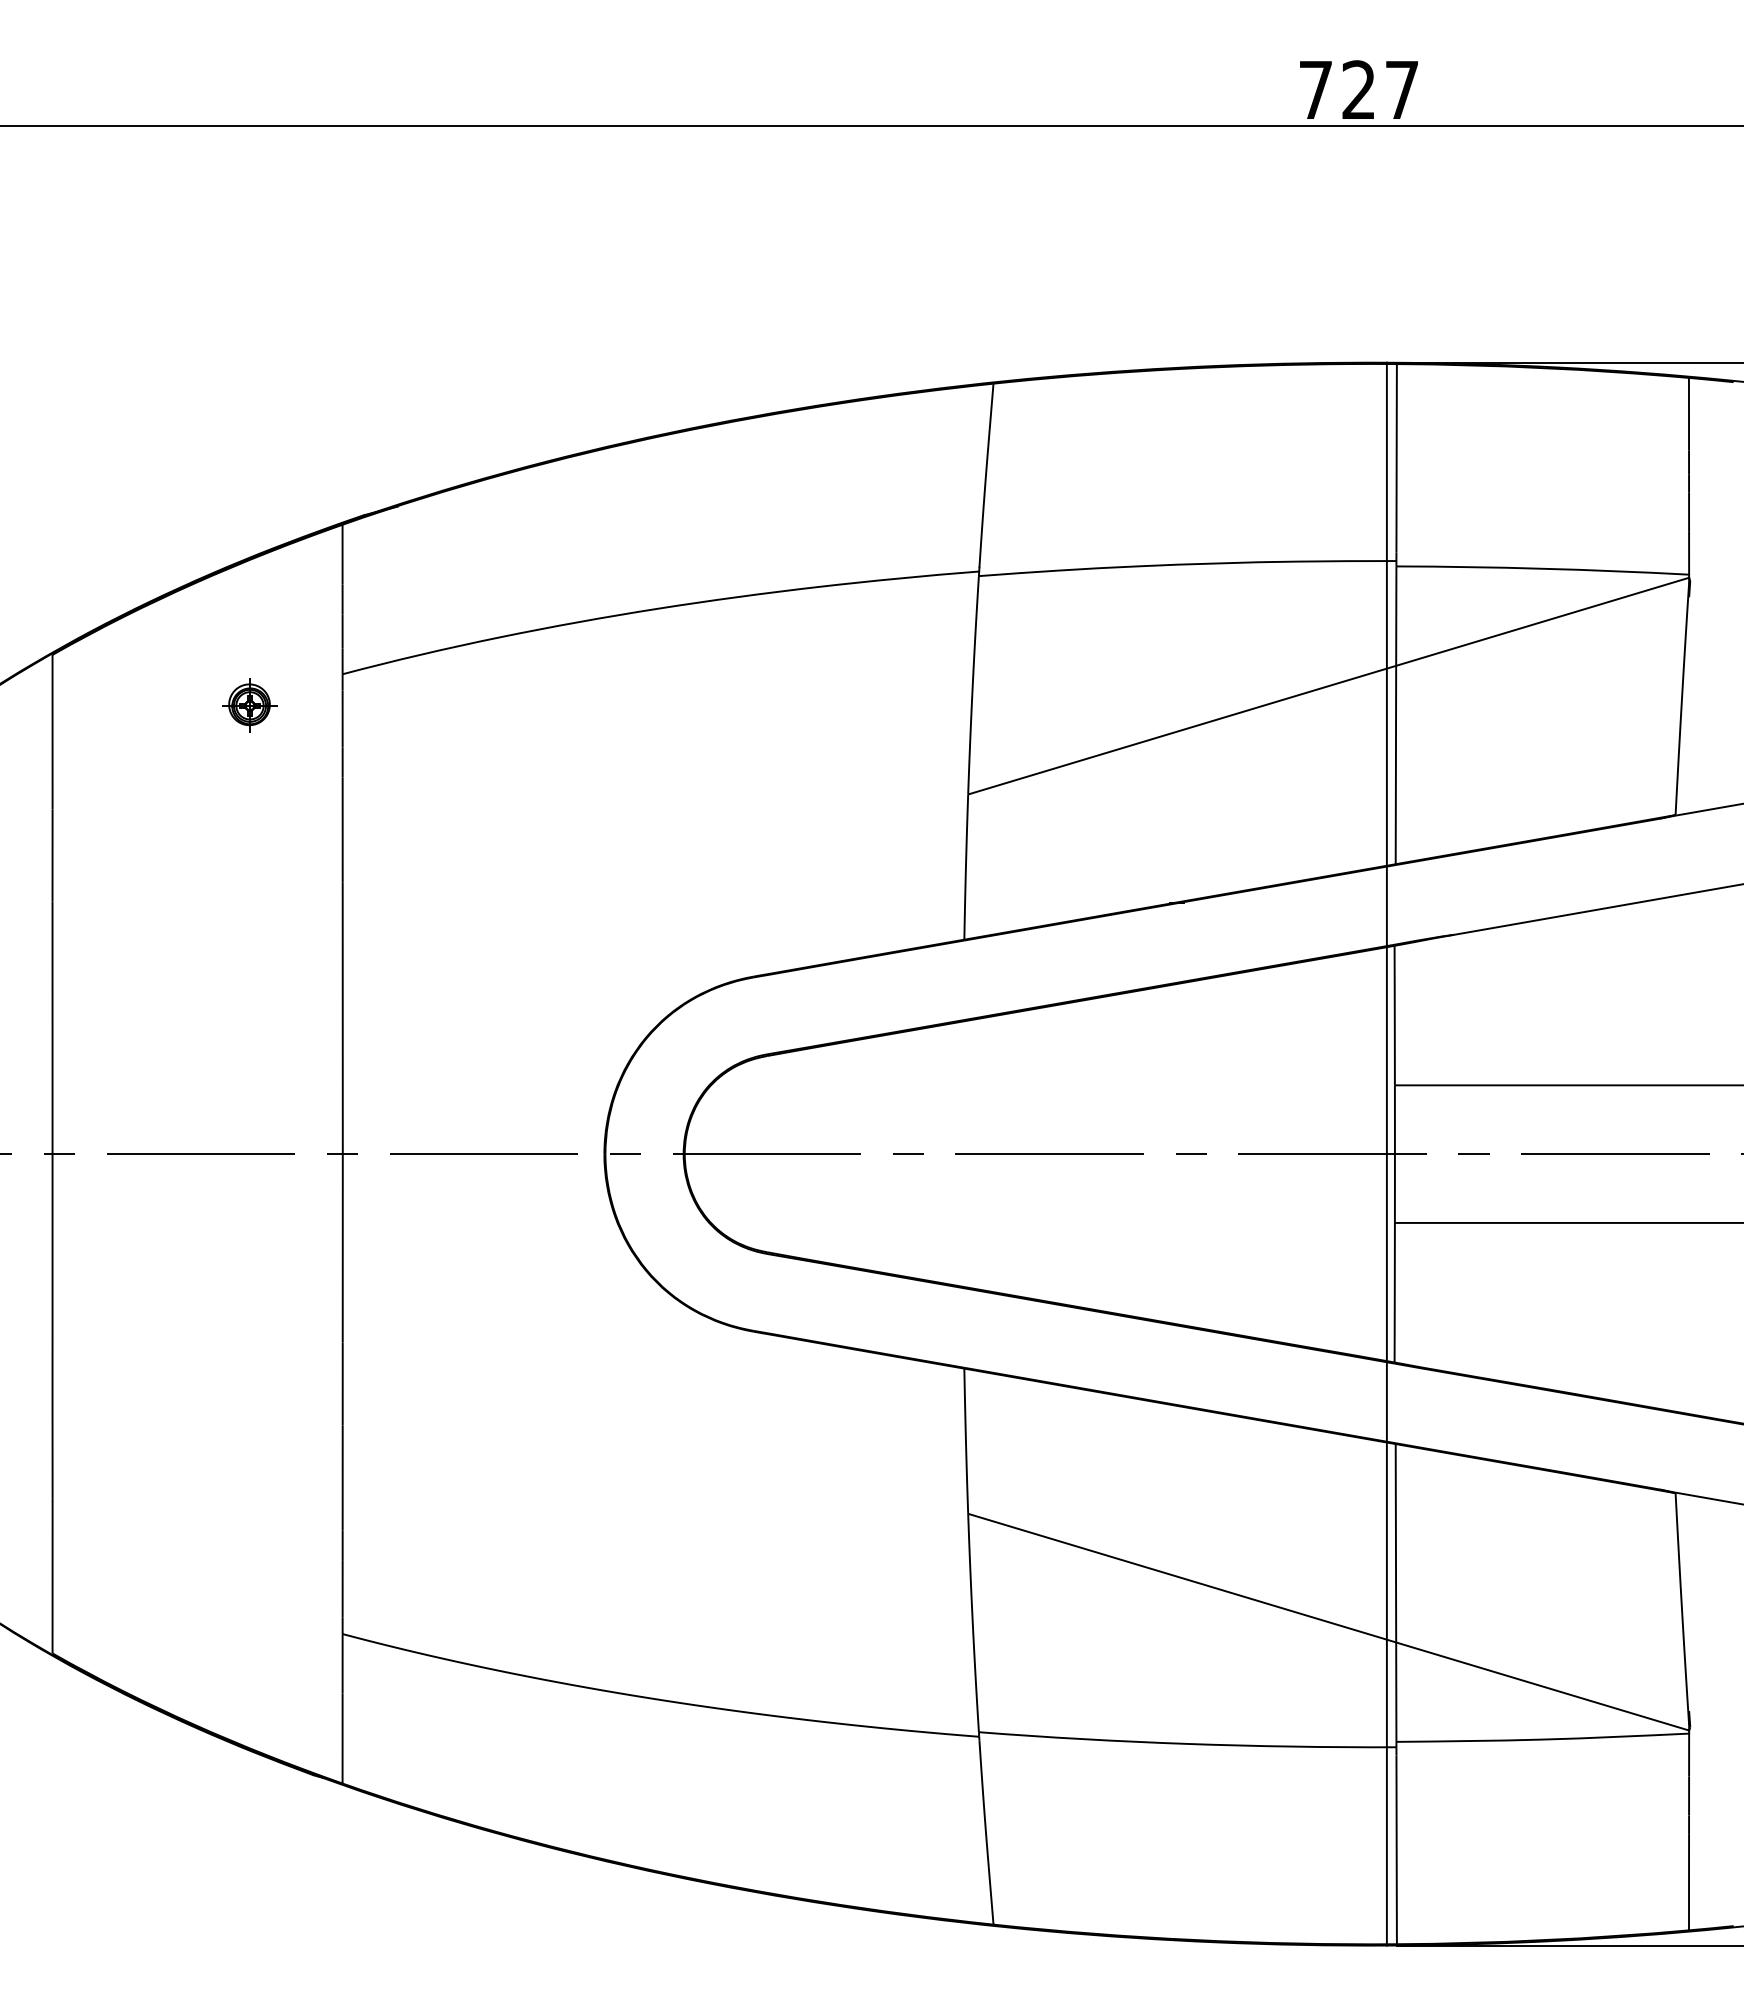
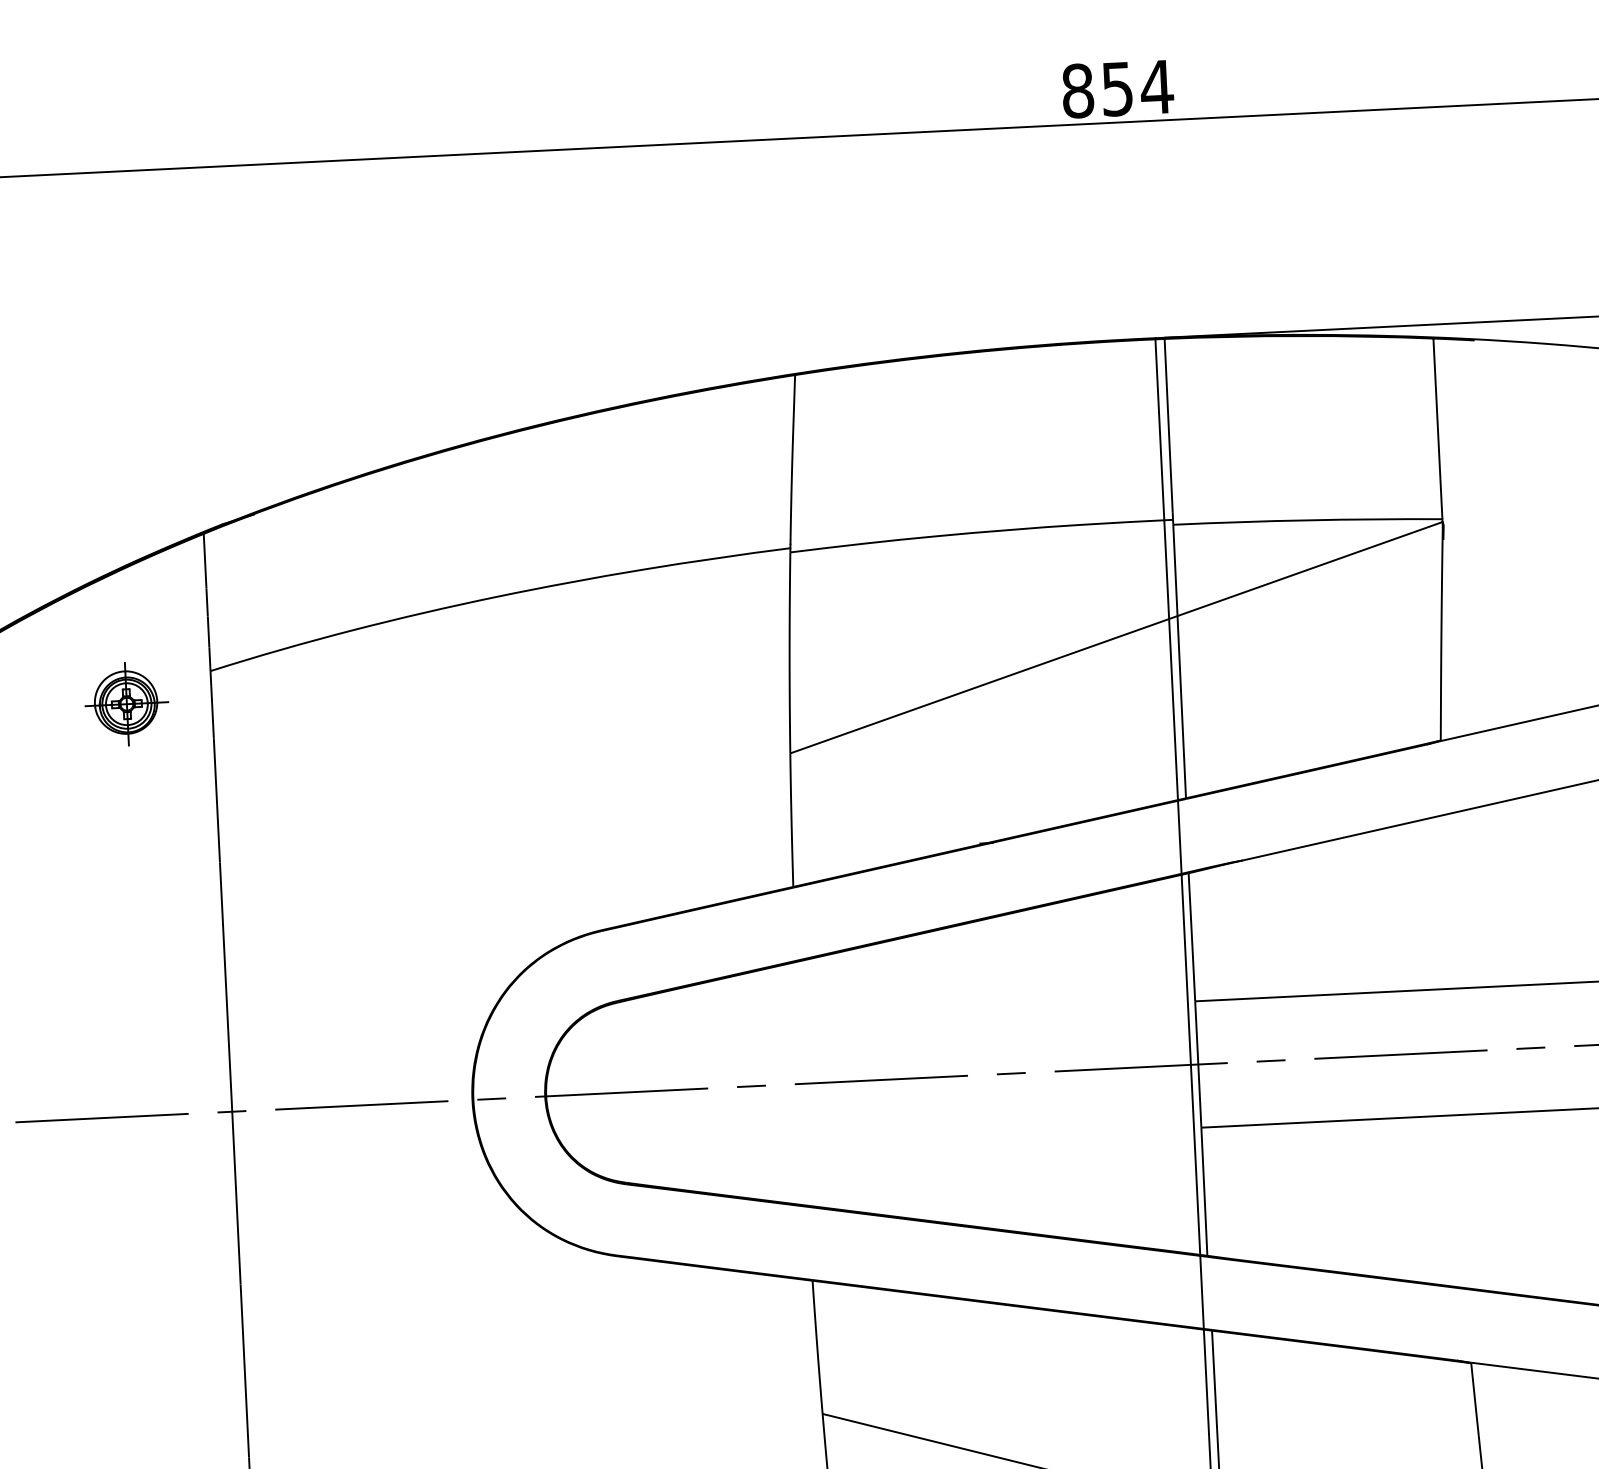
text: (1359, 90) -> (1118, 89), 727 -> 854
part: (249, 705) -> (126, 703), size x1.67

